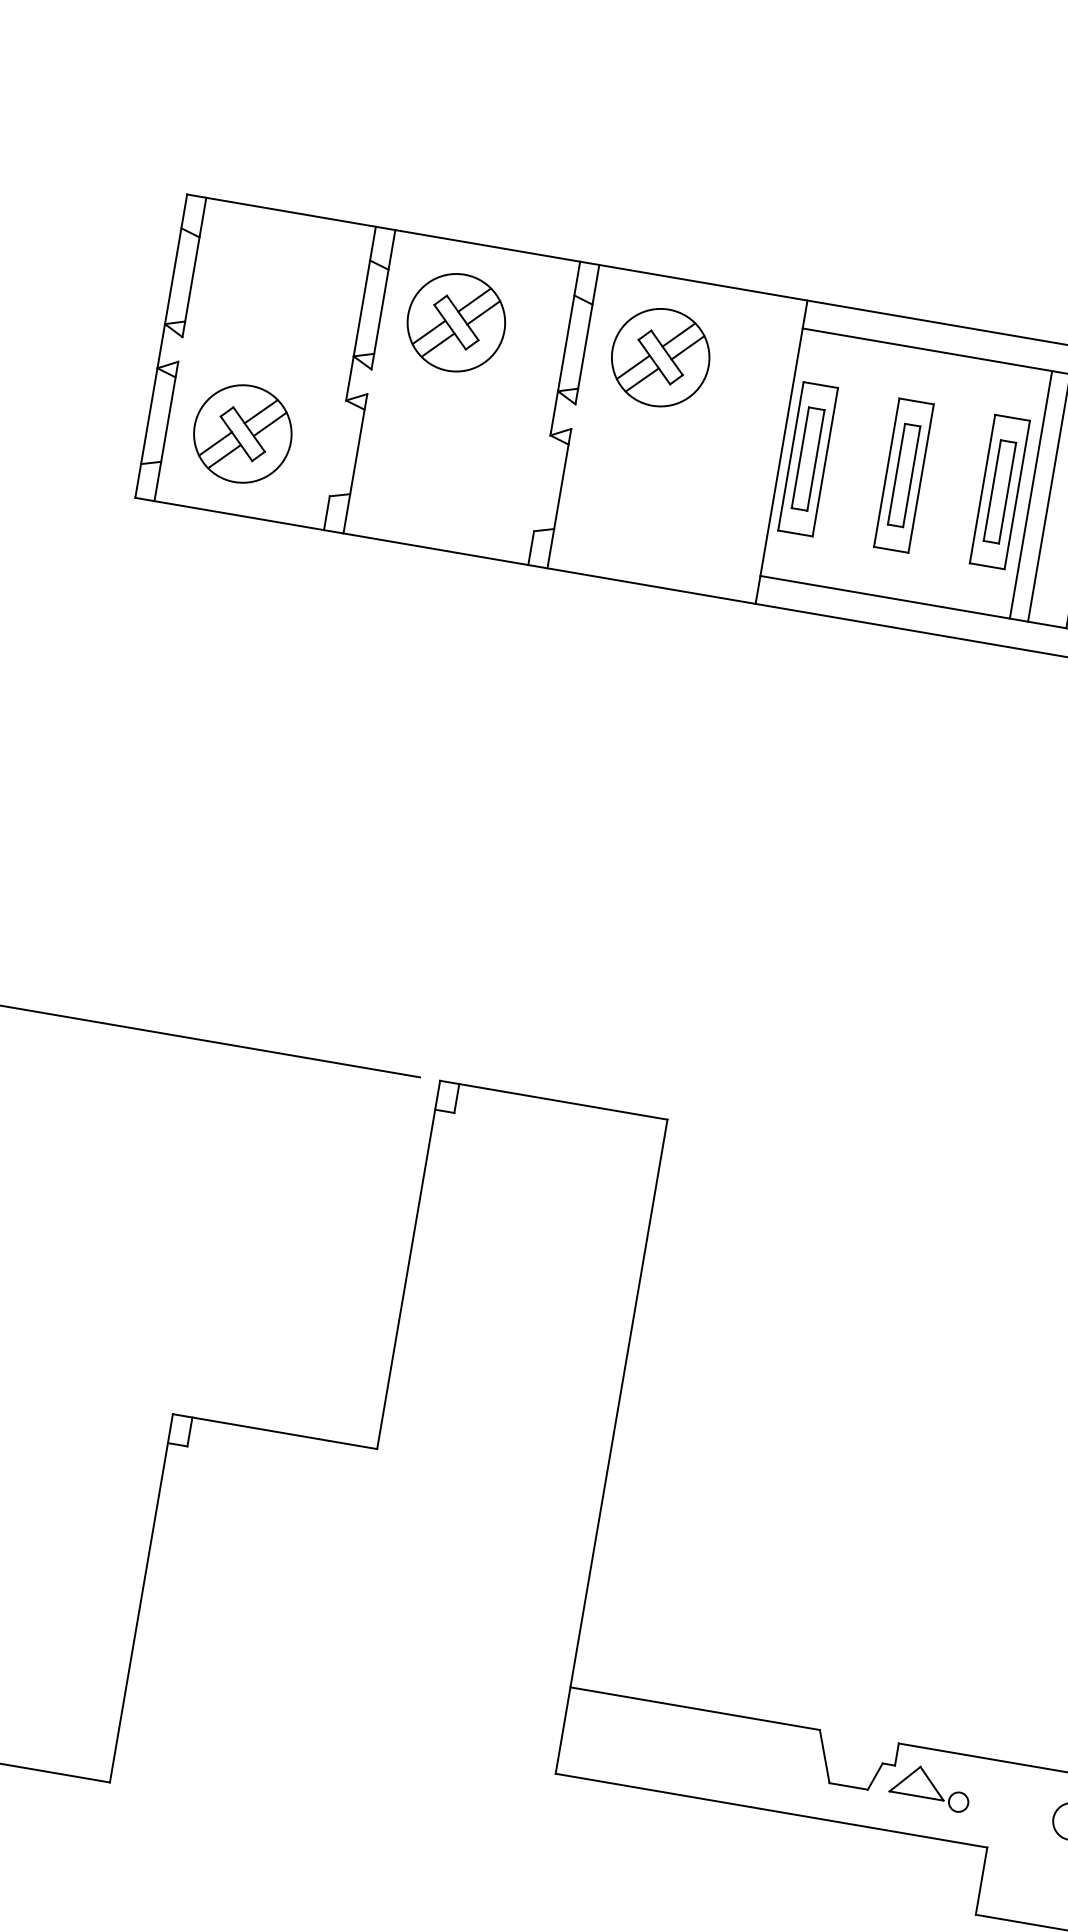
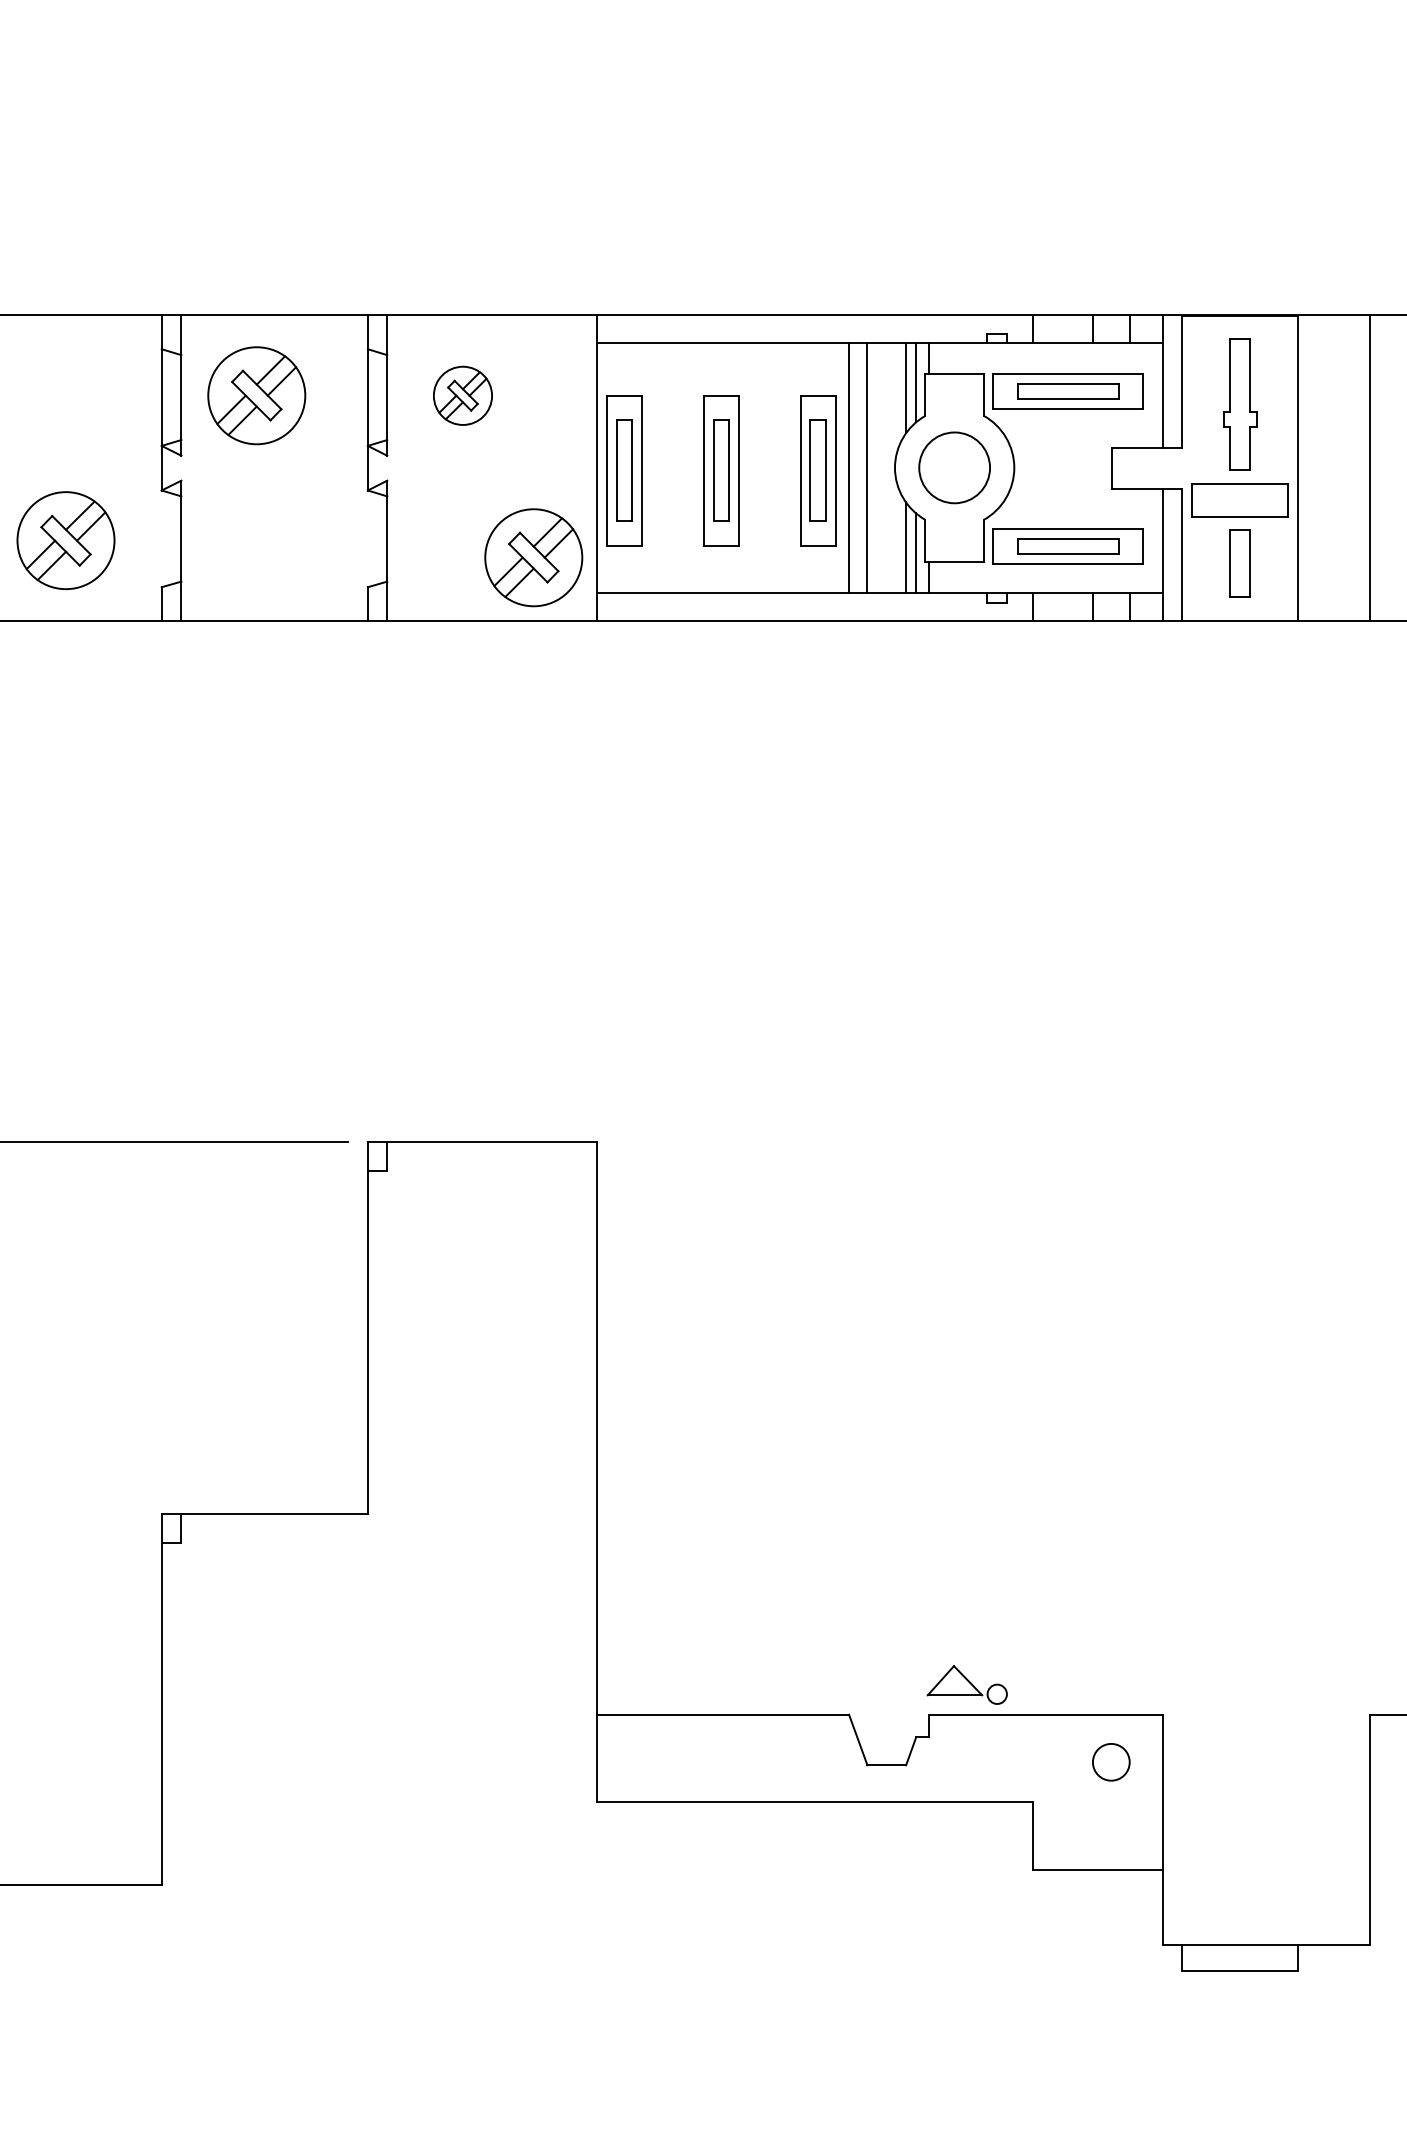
part: (660, 357) -> (462, 395), size x0.6
part: (703, 529) -> (533, 557), added
part: (929, 1787) -> (966, 1684), moved

